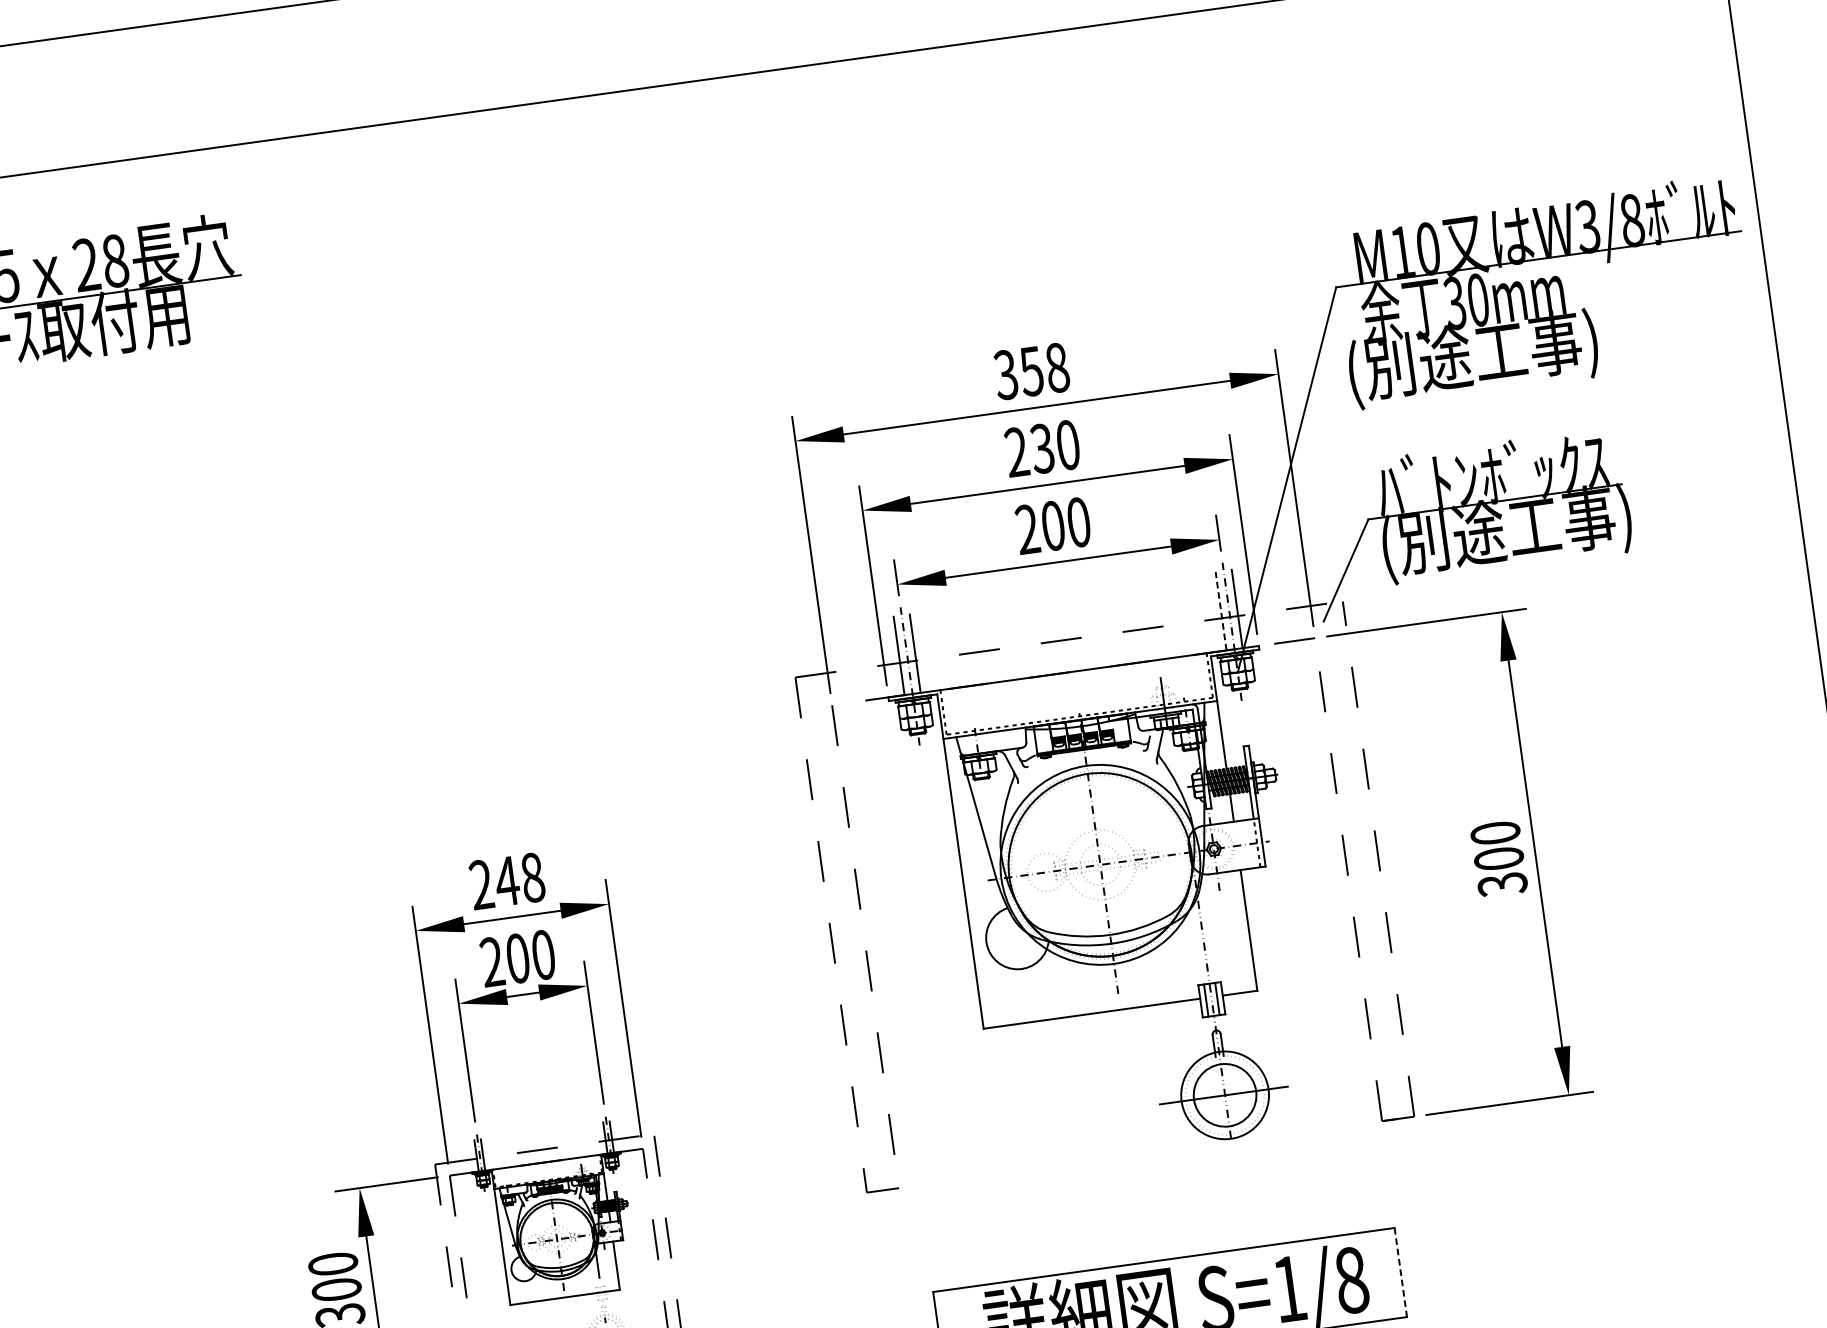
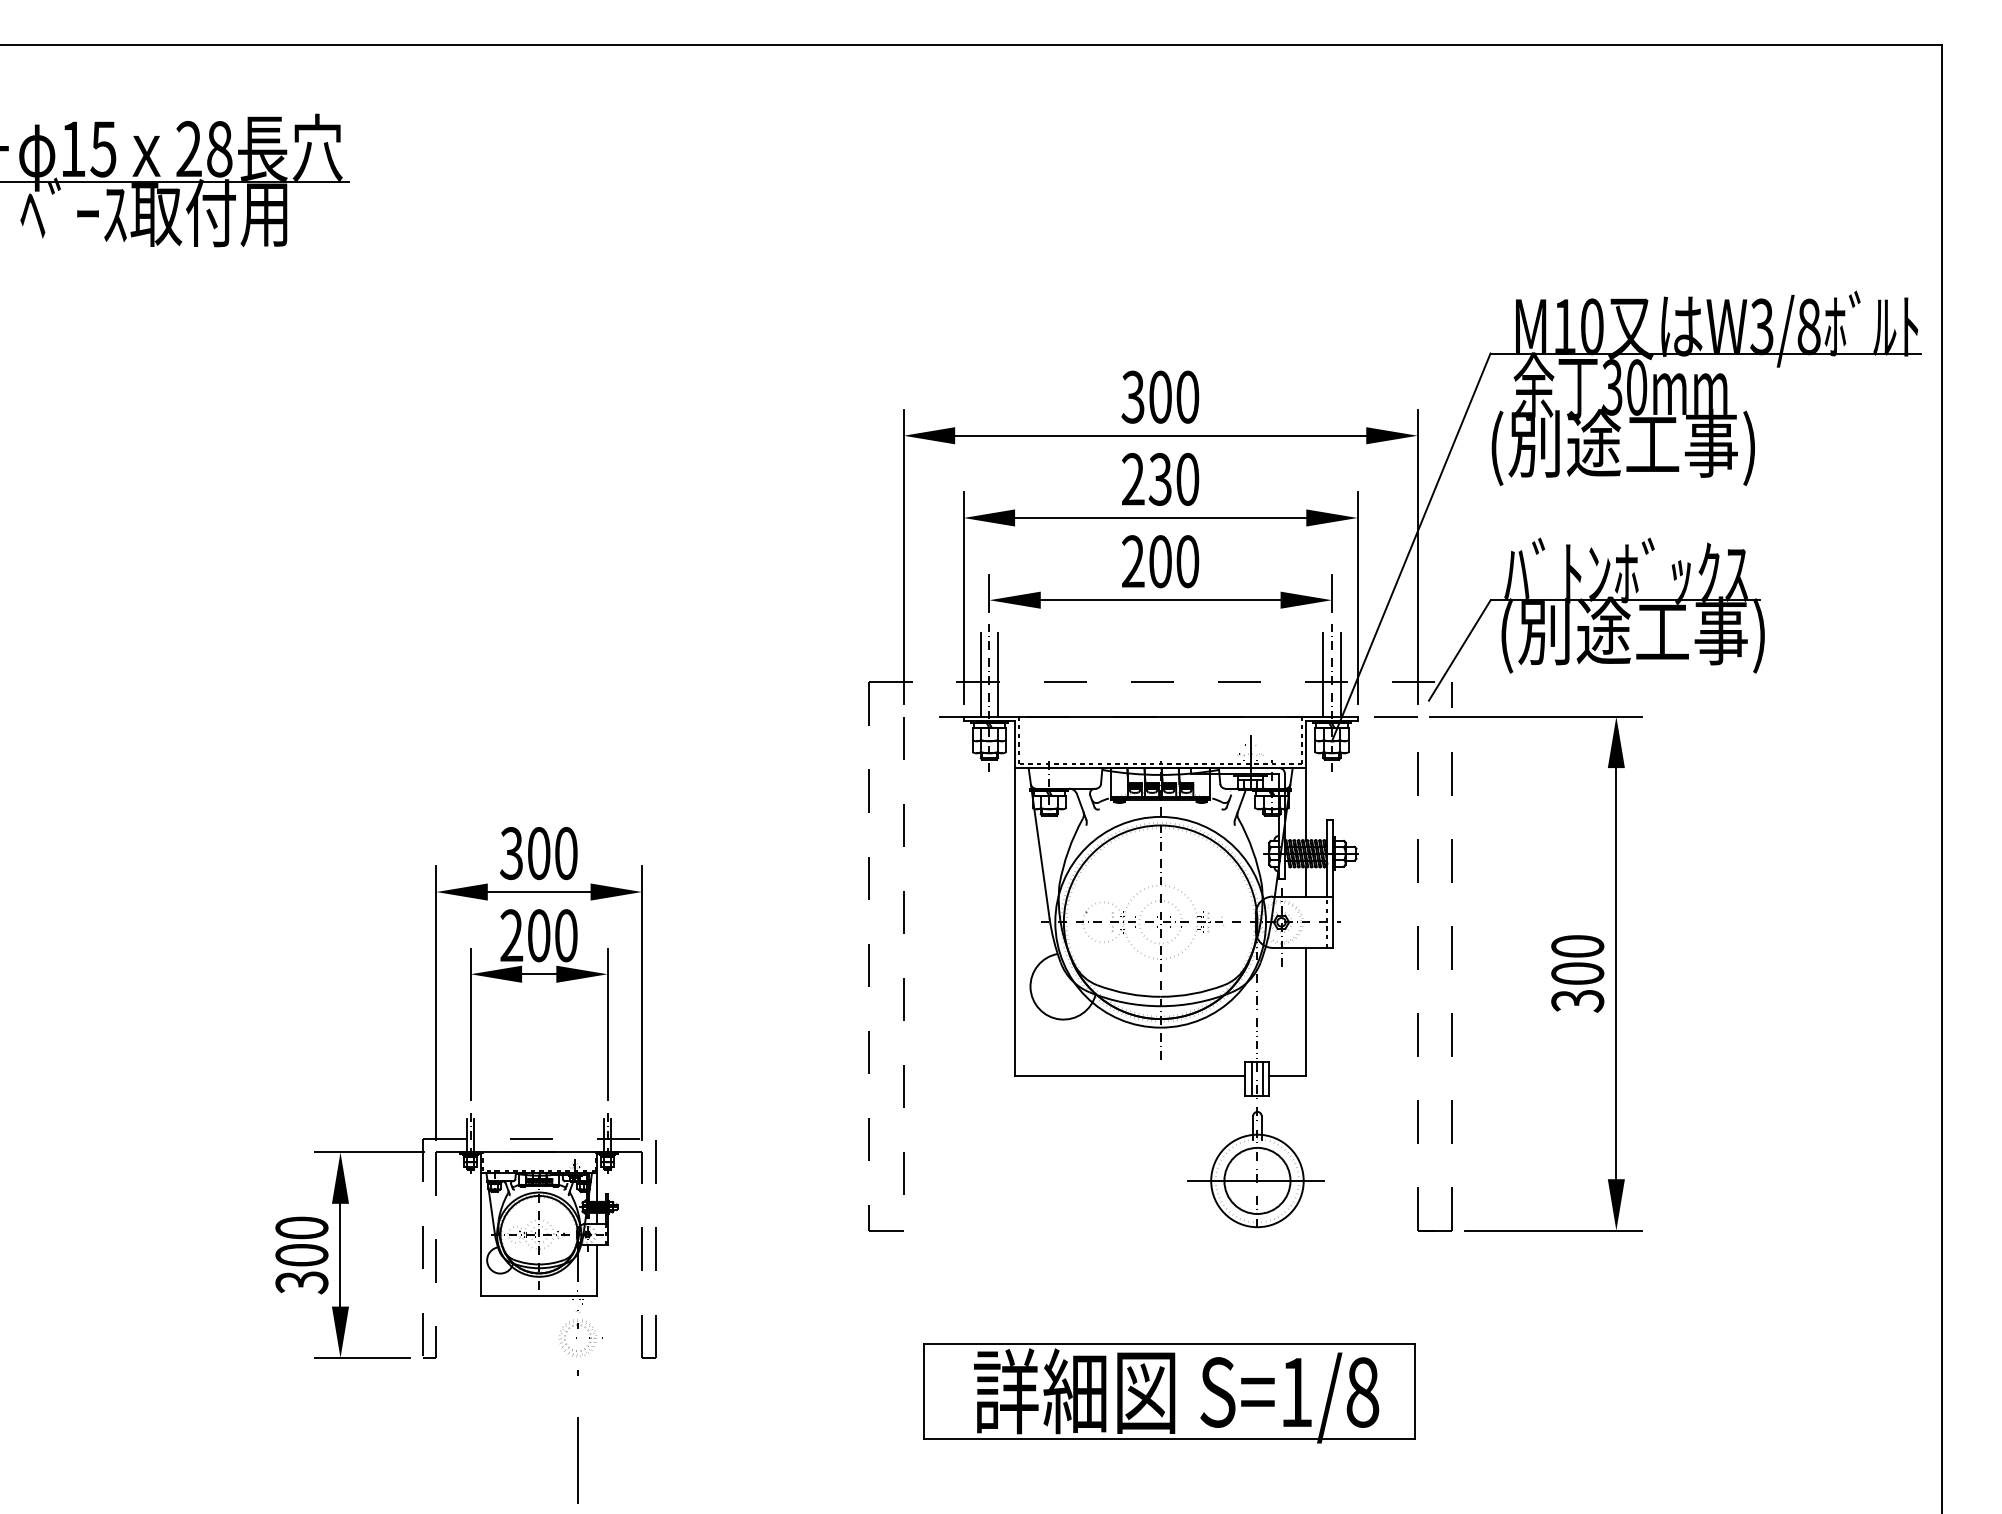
text: (1043, 369) -> (1173, 396), 358 -> 300
line: (1221, 611) -> (1323, 675), dashed -> solid
text: (506, 881) -> (538, 853), 248 -> 300
line: (1401, 1272) -> (1415, 1391), dashed -> solid

